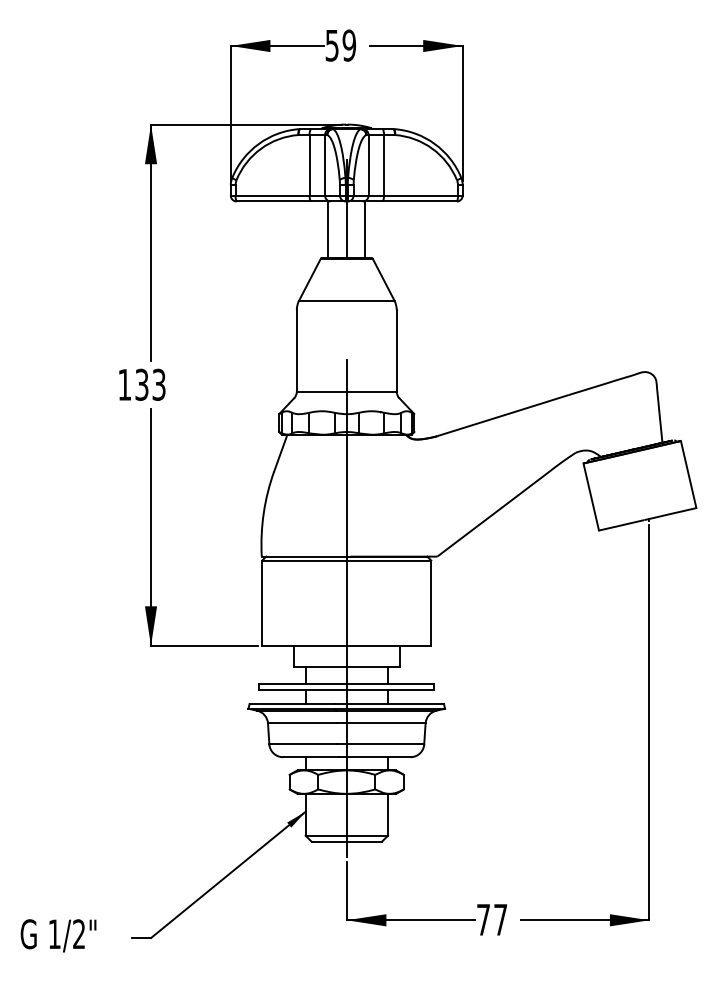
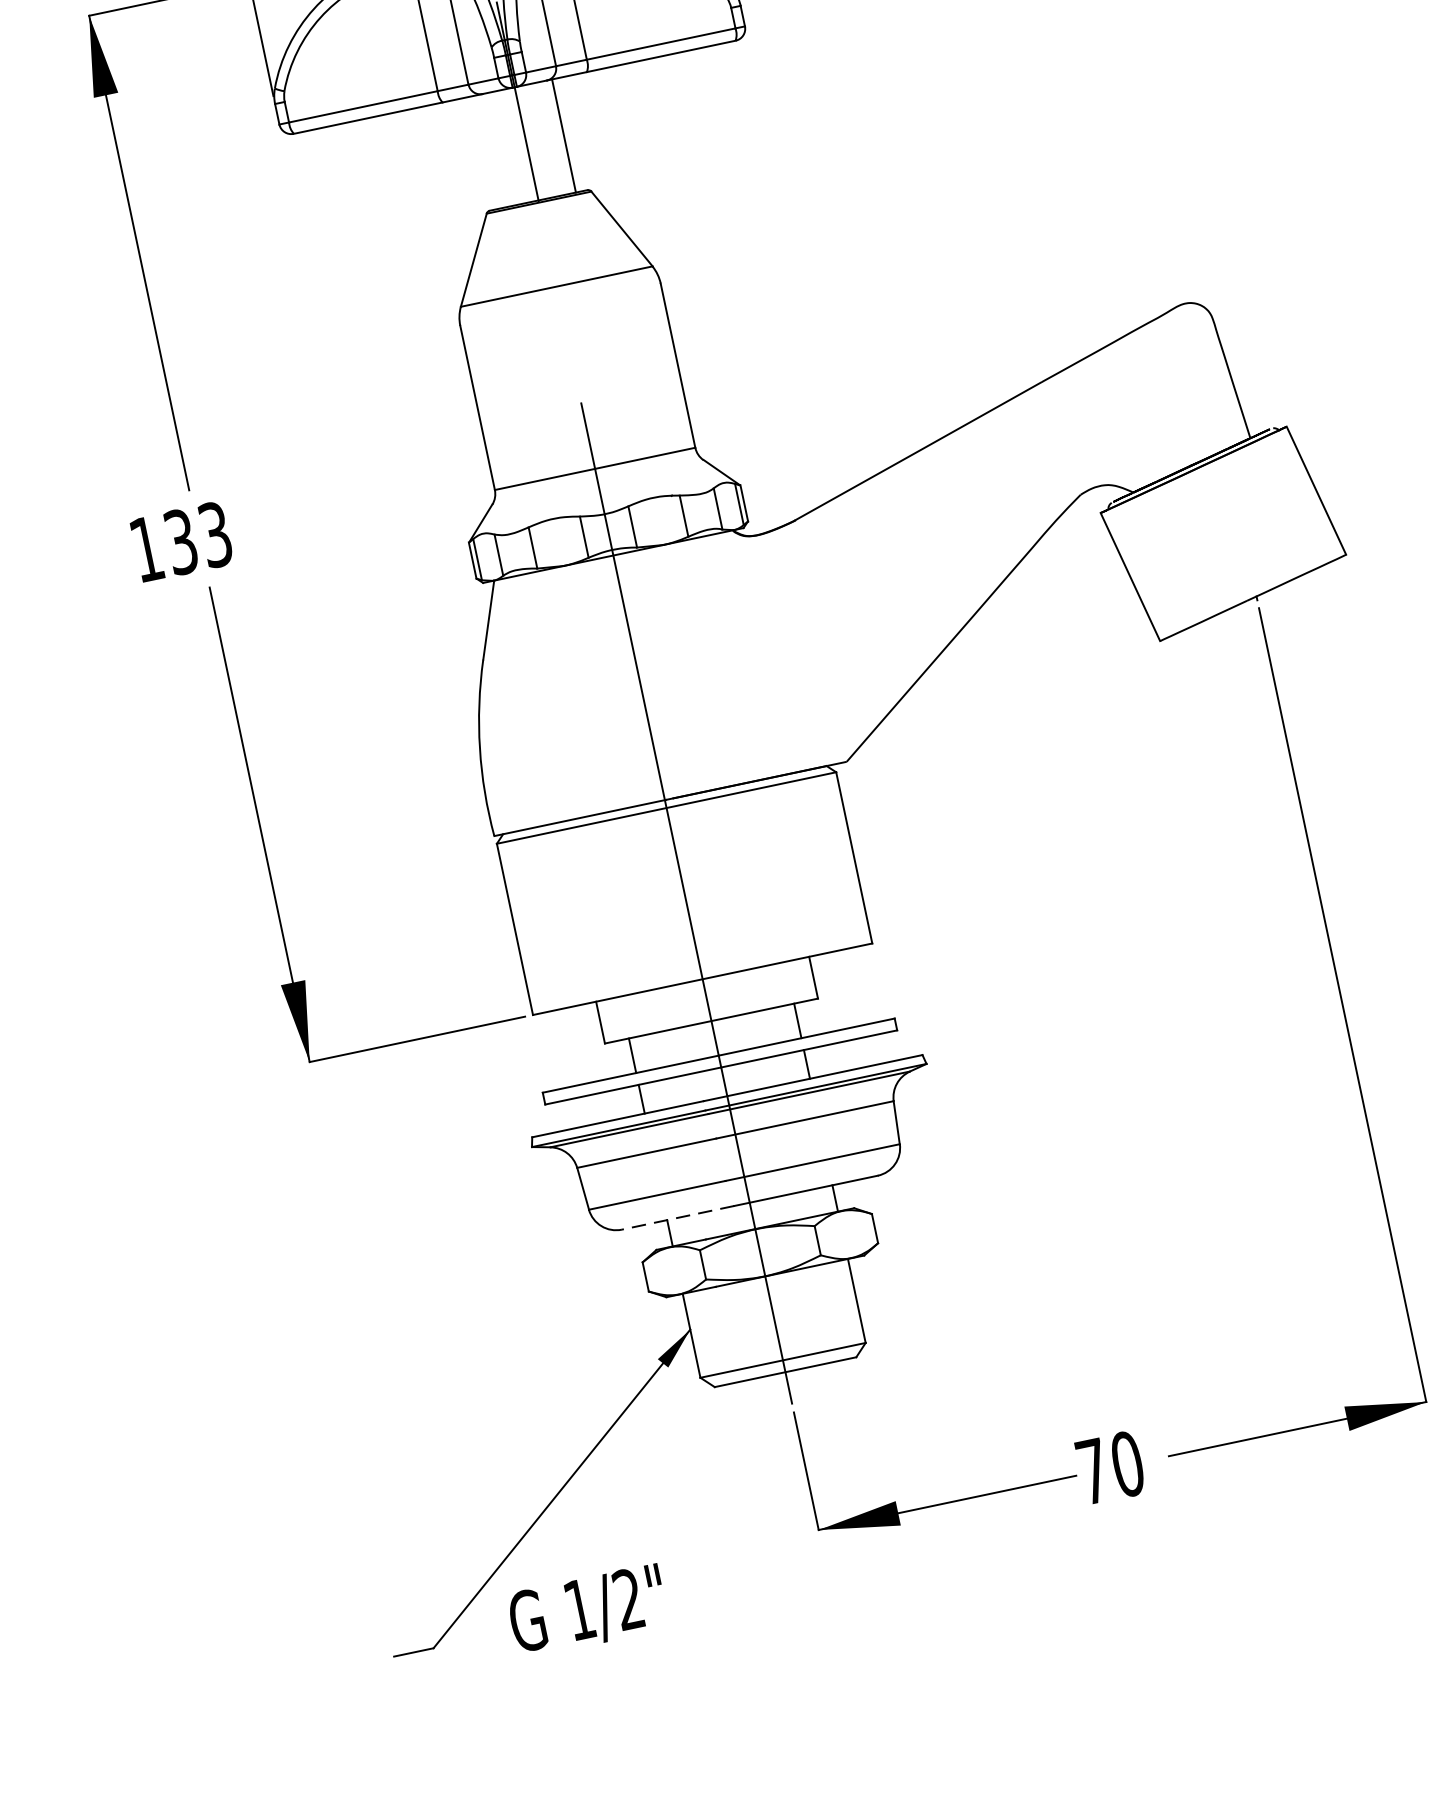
line: (328, 229) -> (489, 151), removed
line: (311, 757) -> (679, 1218), solid -> dashed
text: (500, 919) -> (1126, 1463), 77 -> 70
text: (58, 935) -> (587, 1610), moved

